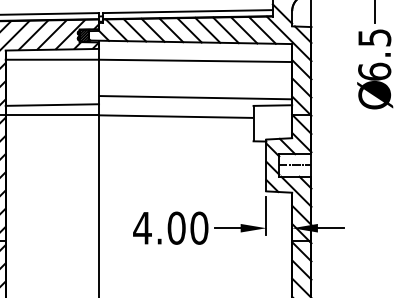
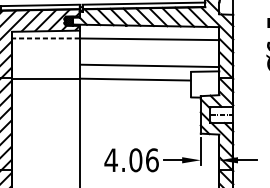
line: (52, 59) -> (46, 38), solid -> dashed
line: (52, 104) -> (46, 70), removed
text: (199, 227) -> (152, 159), 4.00 -> 4.06

